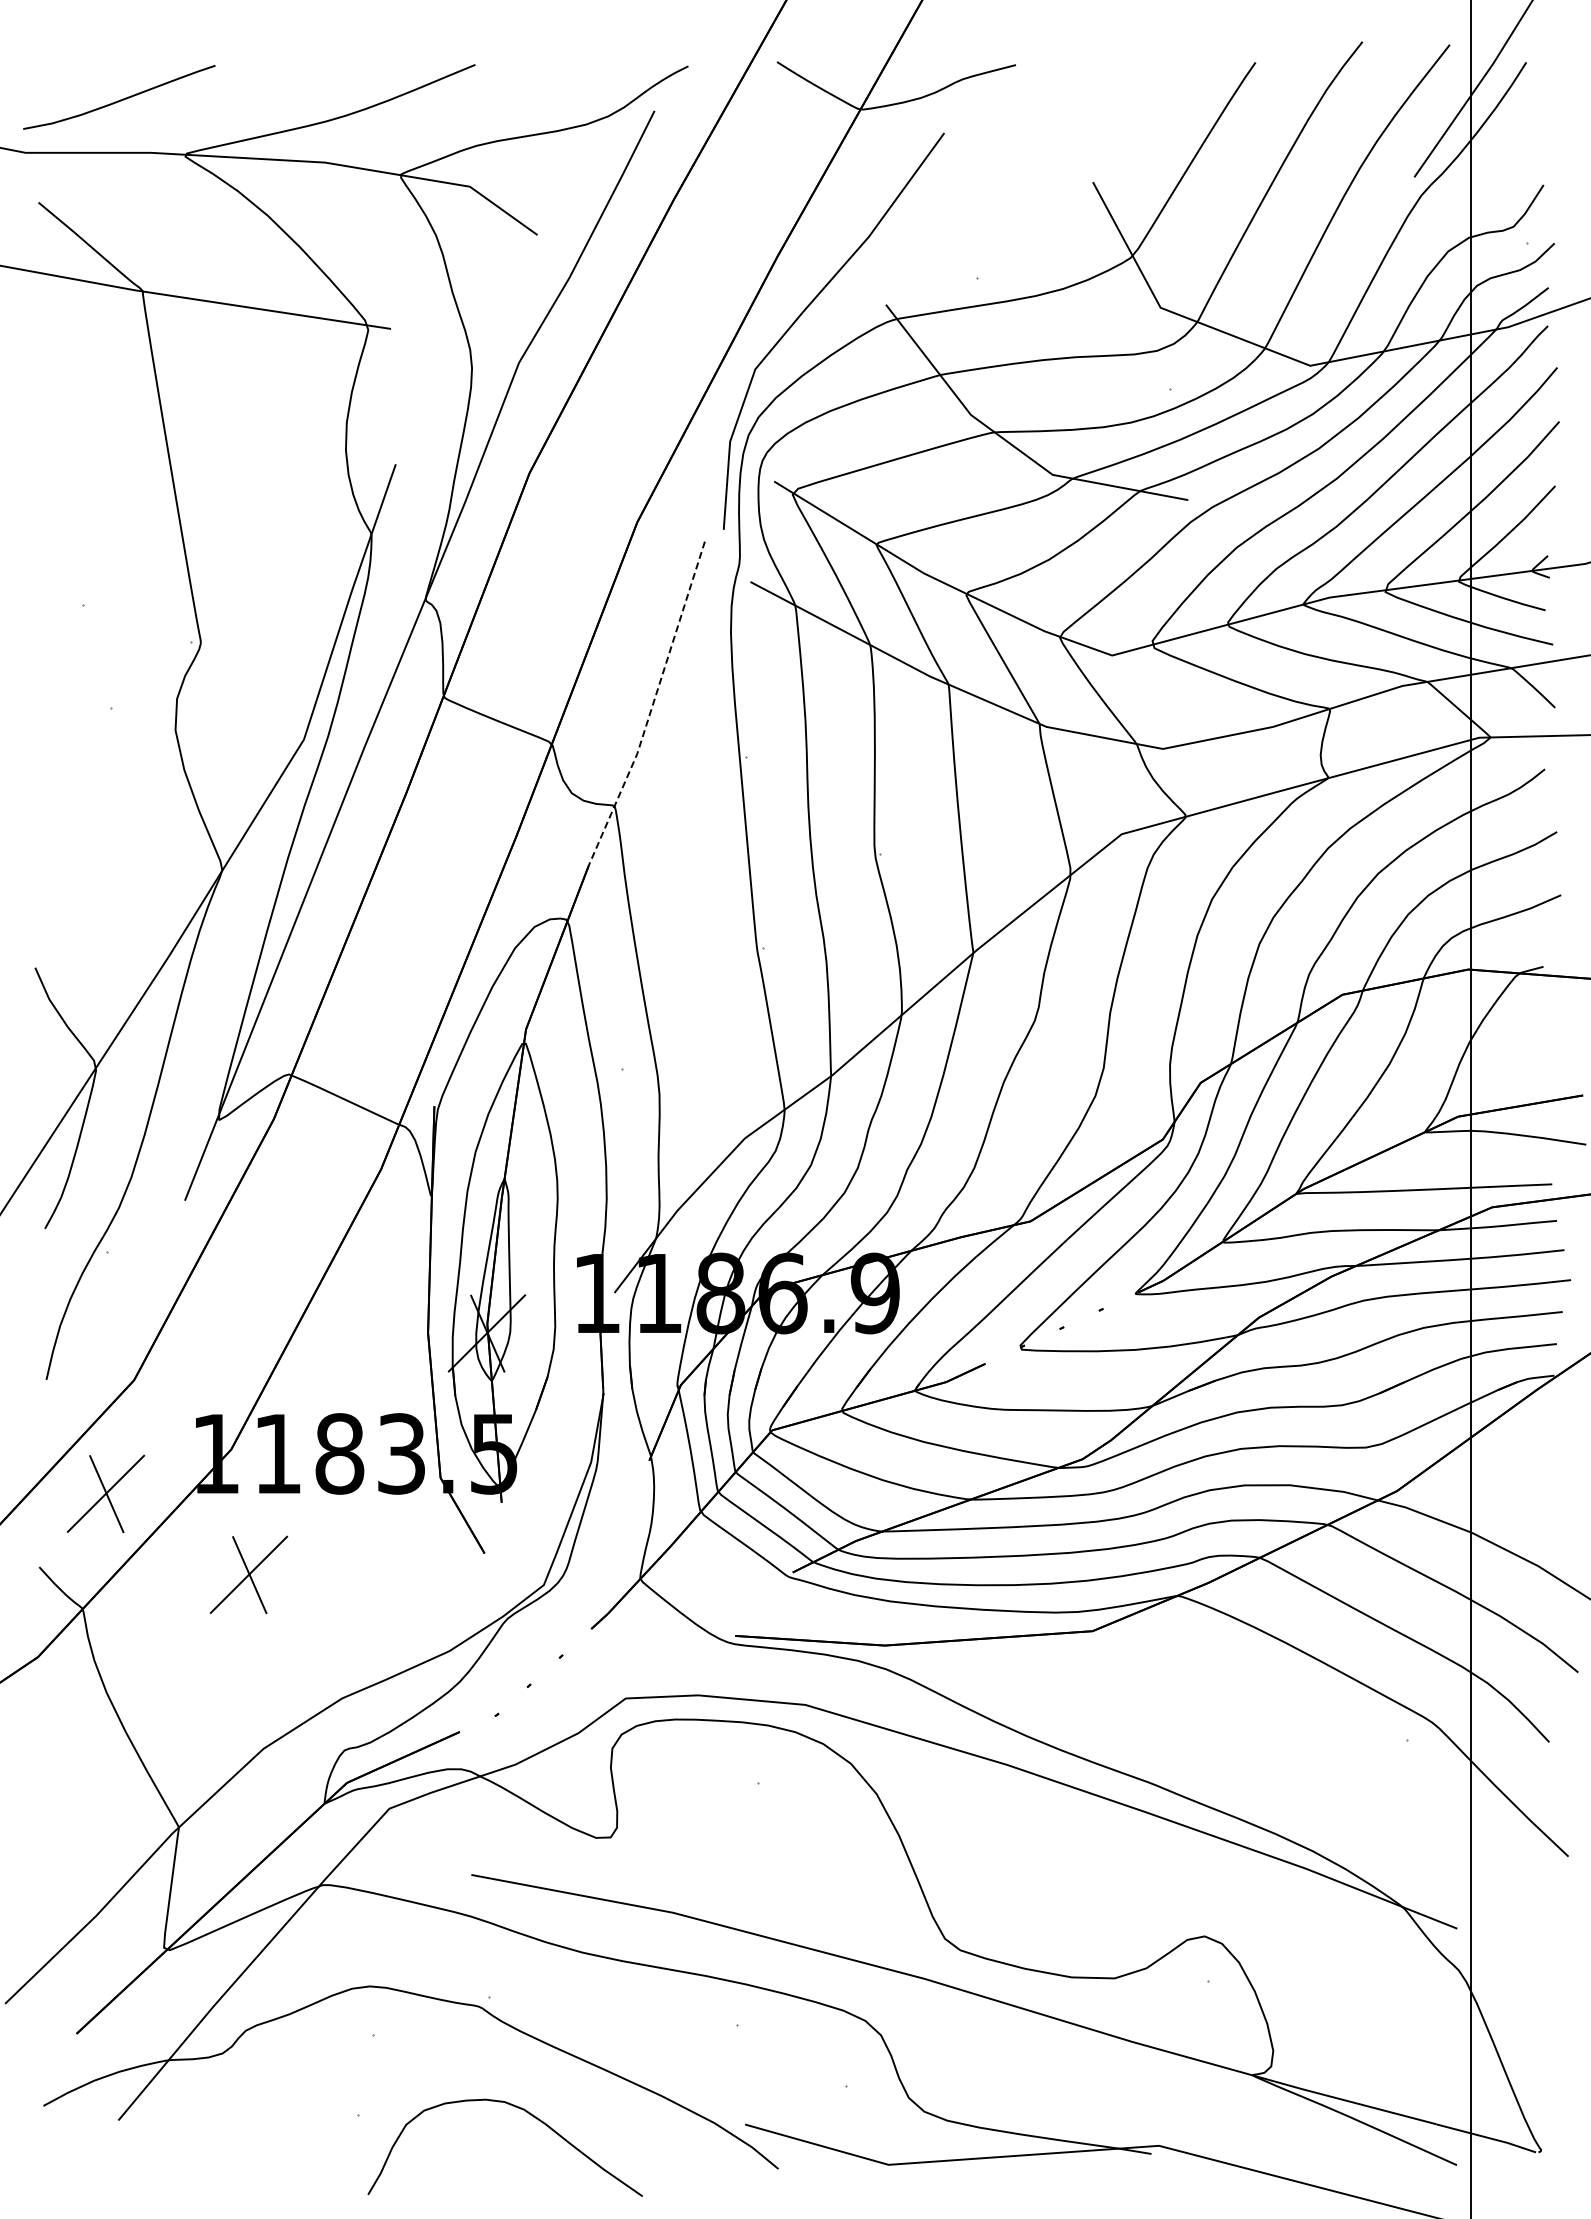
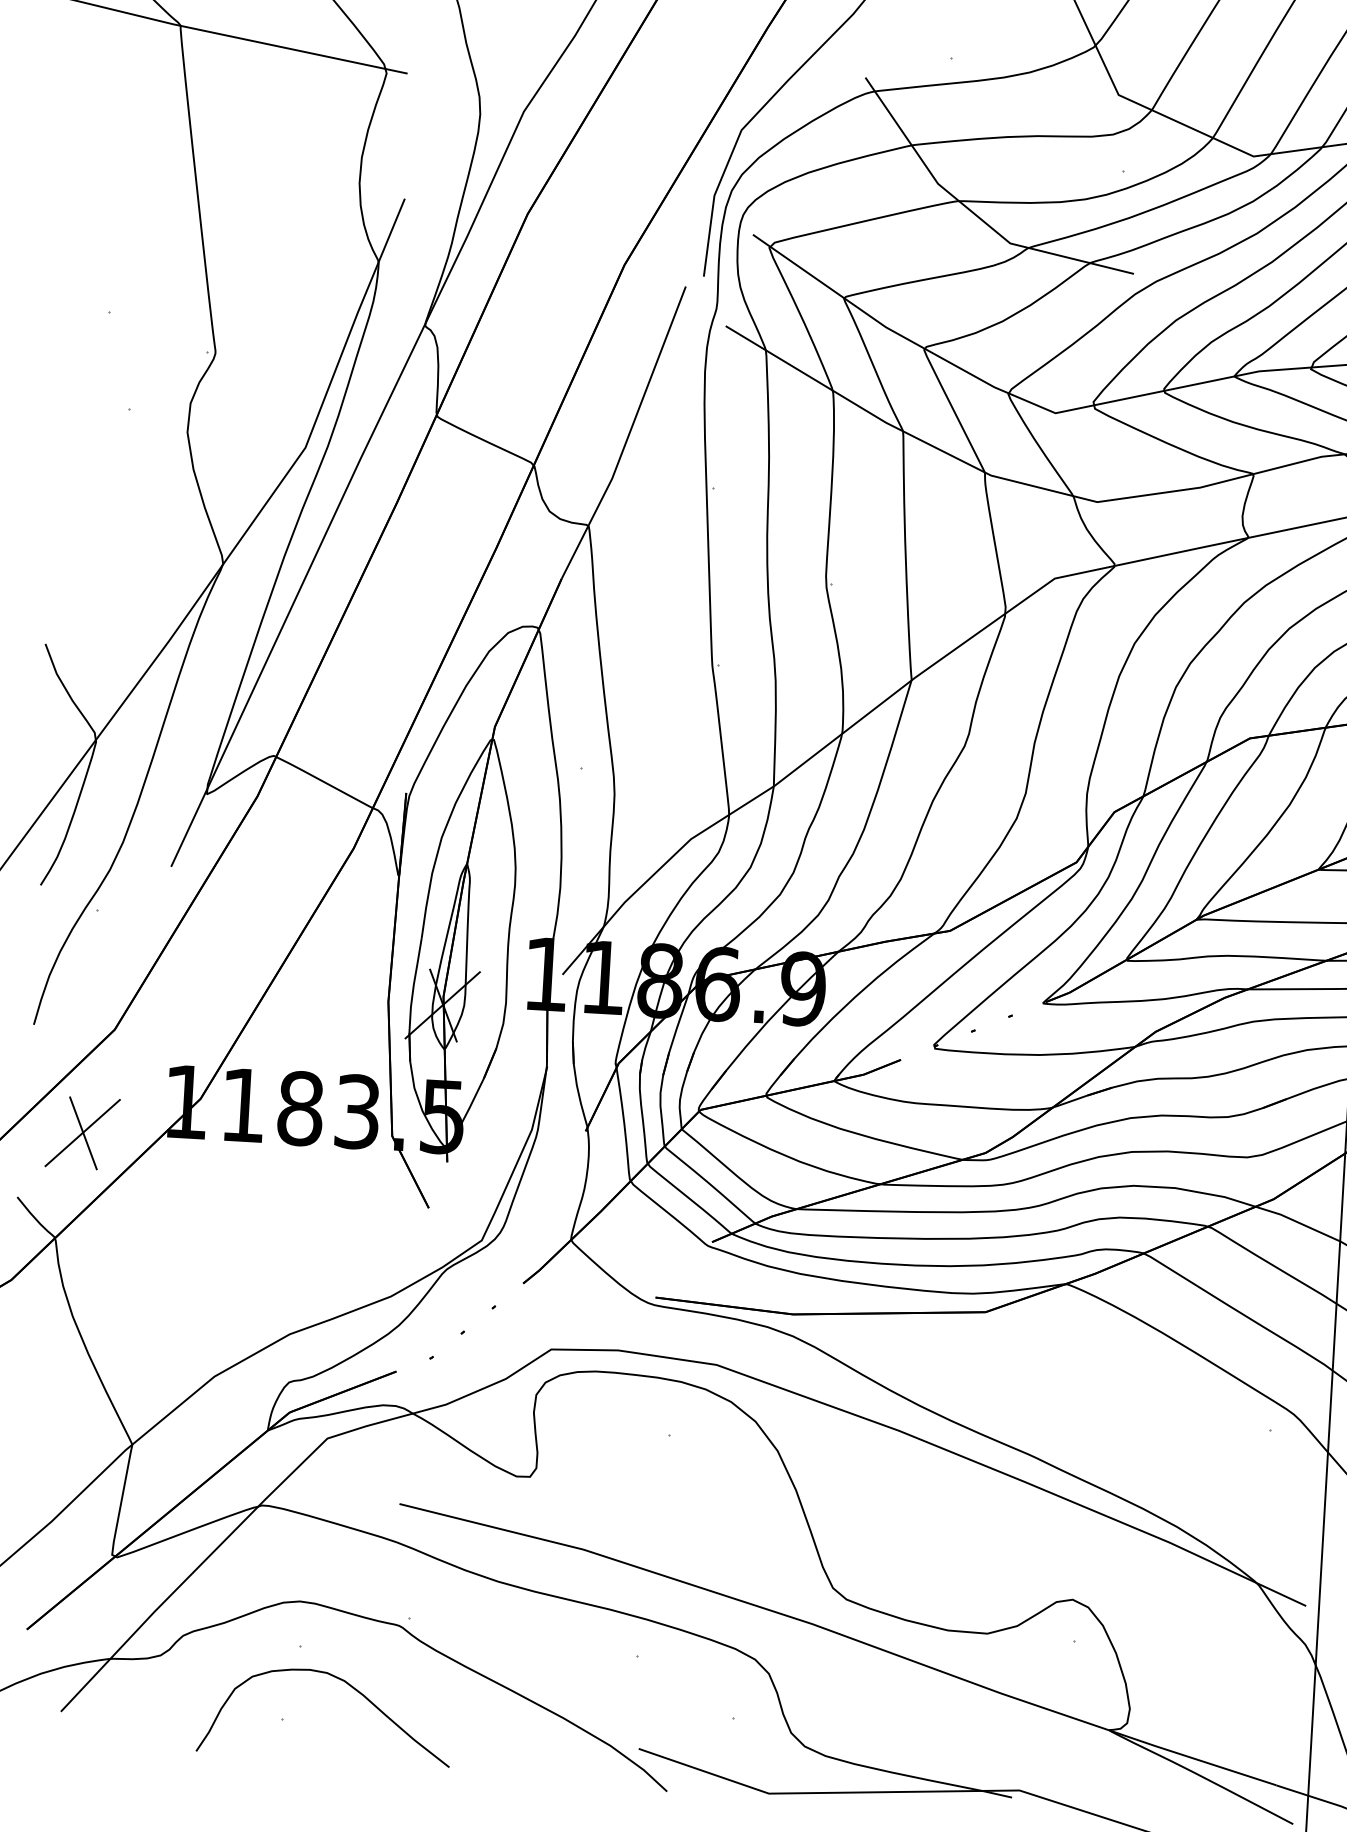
line: (652, 706) -> (628, 435), dashed -> solid
part: (248, 1574) -> (209, 1215), removed
curve: (527, 2113) -> (347, 1684), moved

